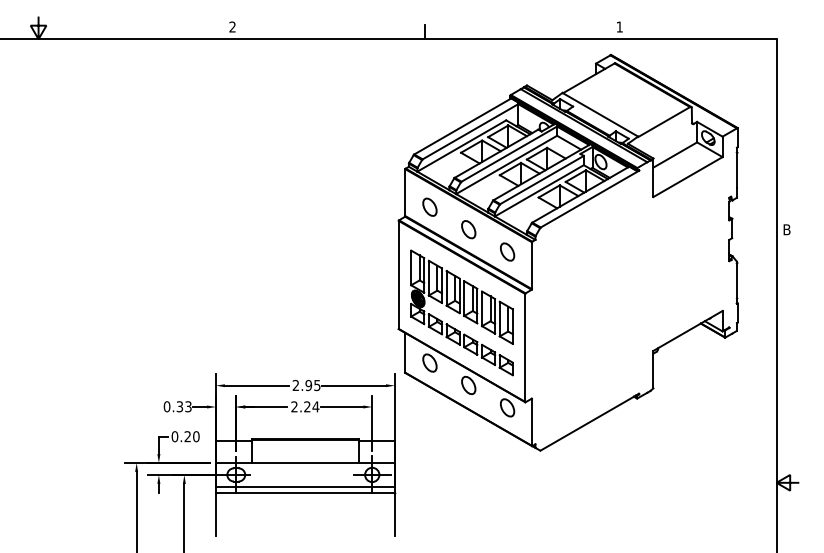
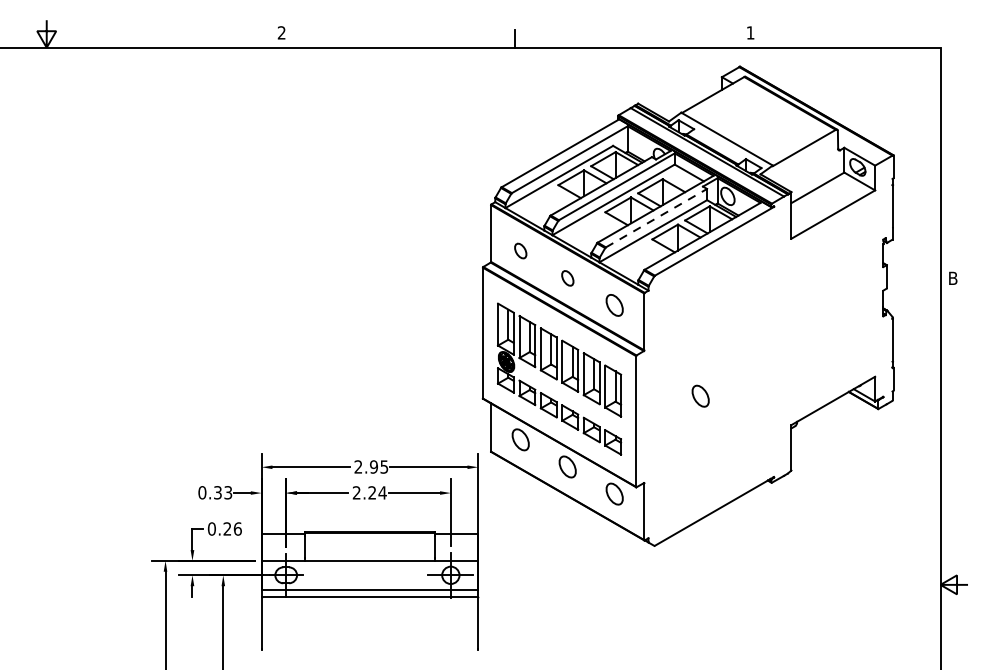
line: (542, 179) -> (657, 217), solid -> dashed
part: (429, 206) -> (520, 250), size x0.7
part: (468, 229) -> (567, 278), size x0.7
part: (578, 326) -> (700, 395), added
text: (196, 436) -> (238, 528), 0.20 -> 0.26

